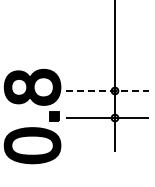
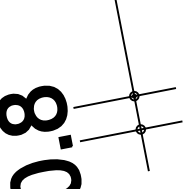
line: (107, 90) -> (124, 97), dashed -> solid

